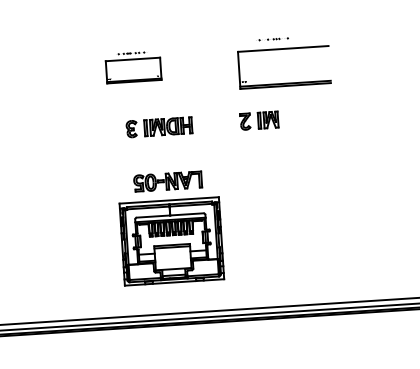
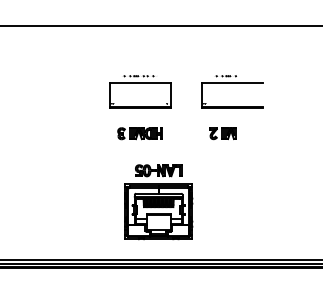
part: (283, 49) -> (232, 83), moved
part: (133, 66) -> (140, 91), size x1.67
part: (158, 127) -> (139, 133), moved

